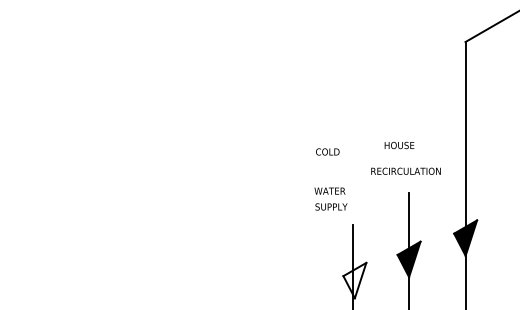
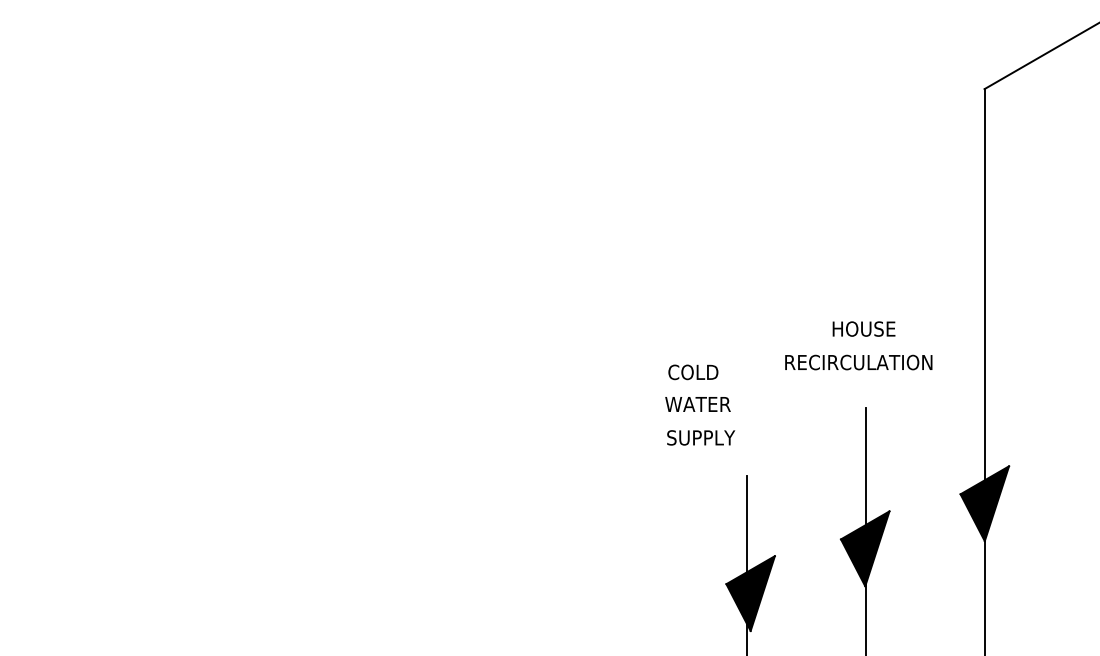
text: (399, 145) -> (864, 329), moved
text: (327, 151) -> (692, 371), moved
fill: (354, 280) -> (749, 593), added

